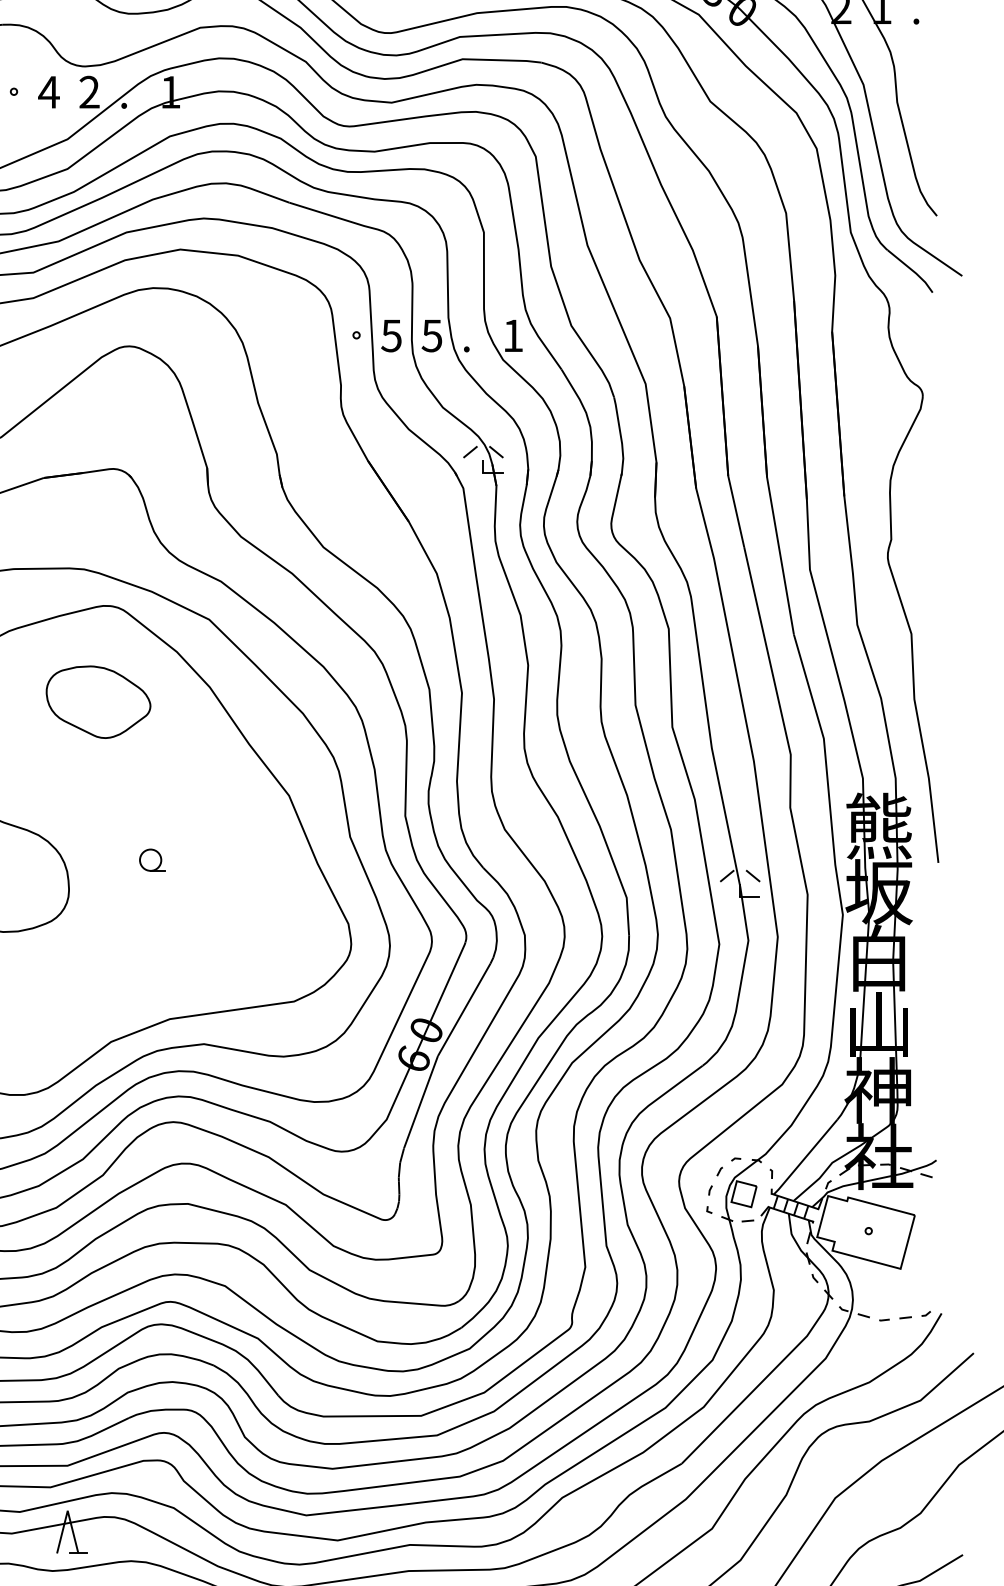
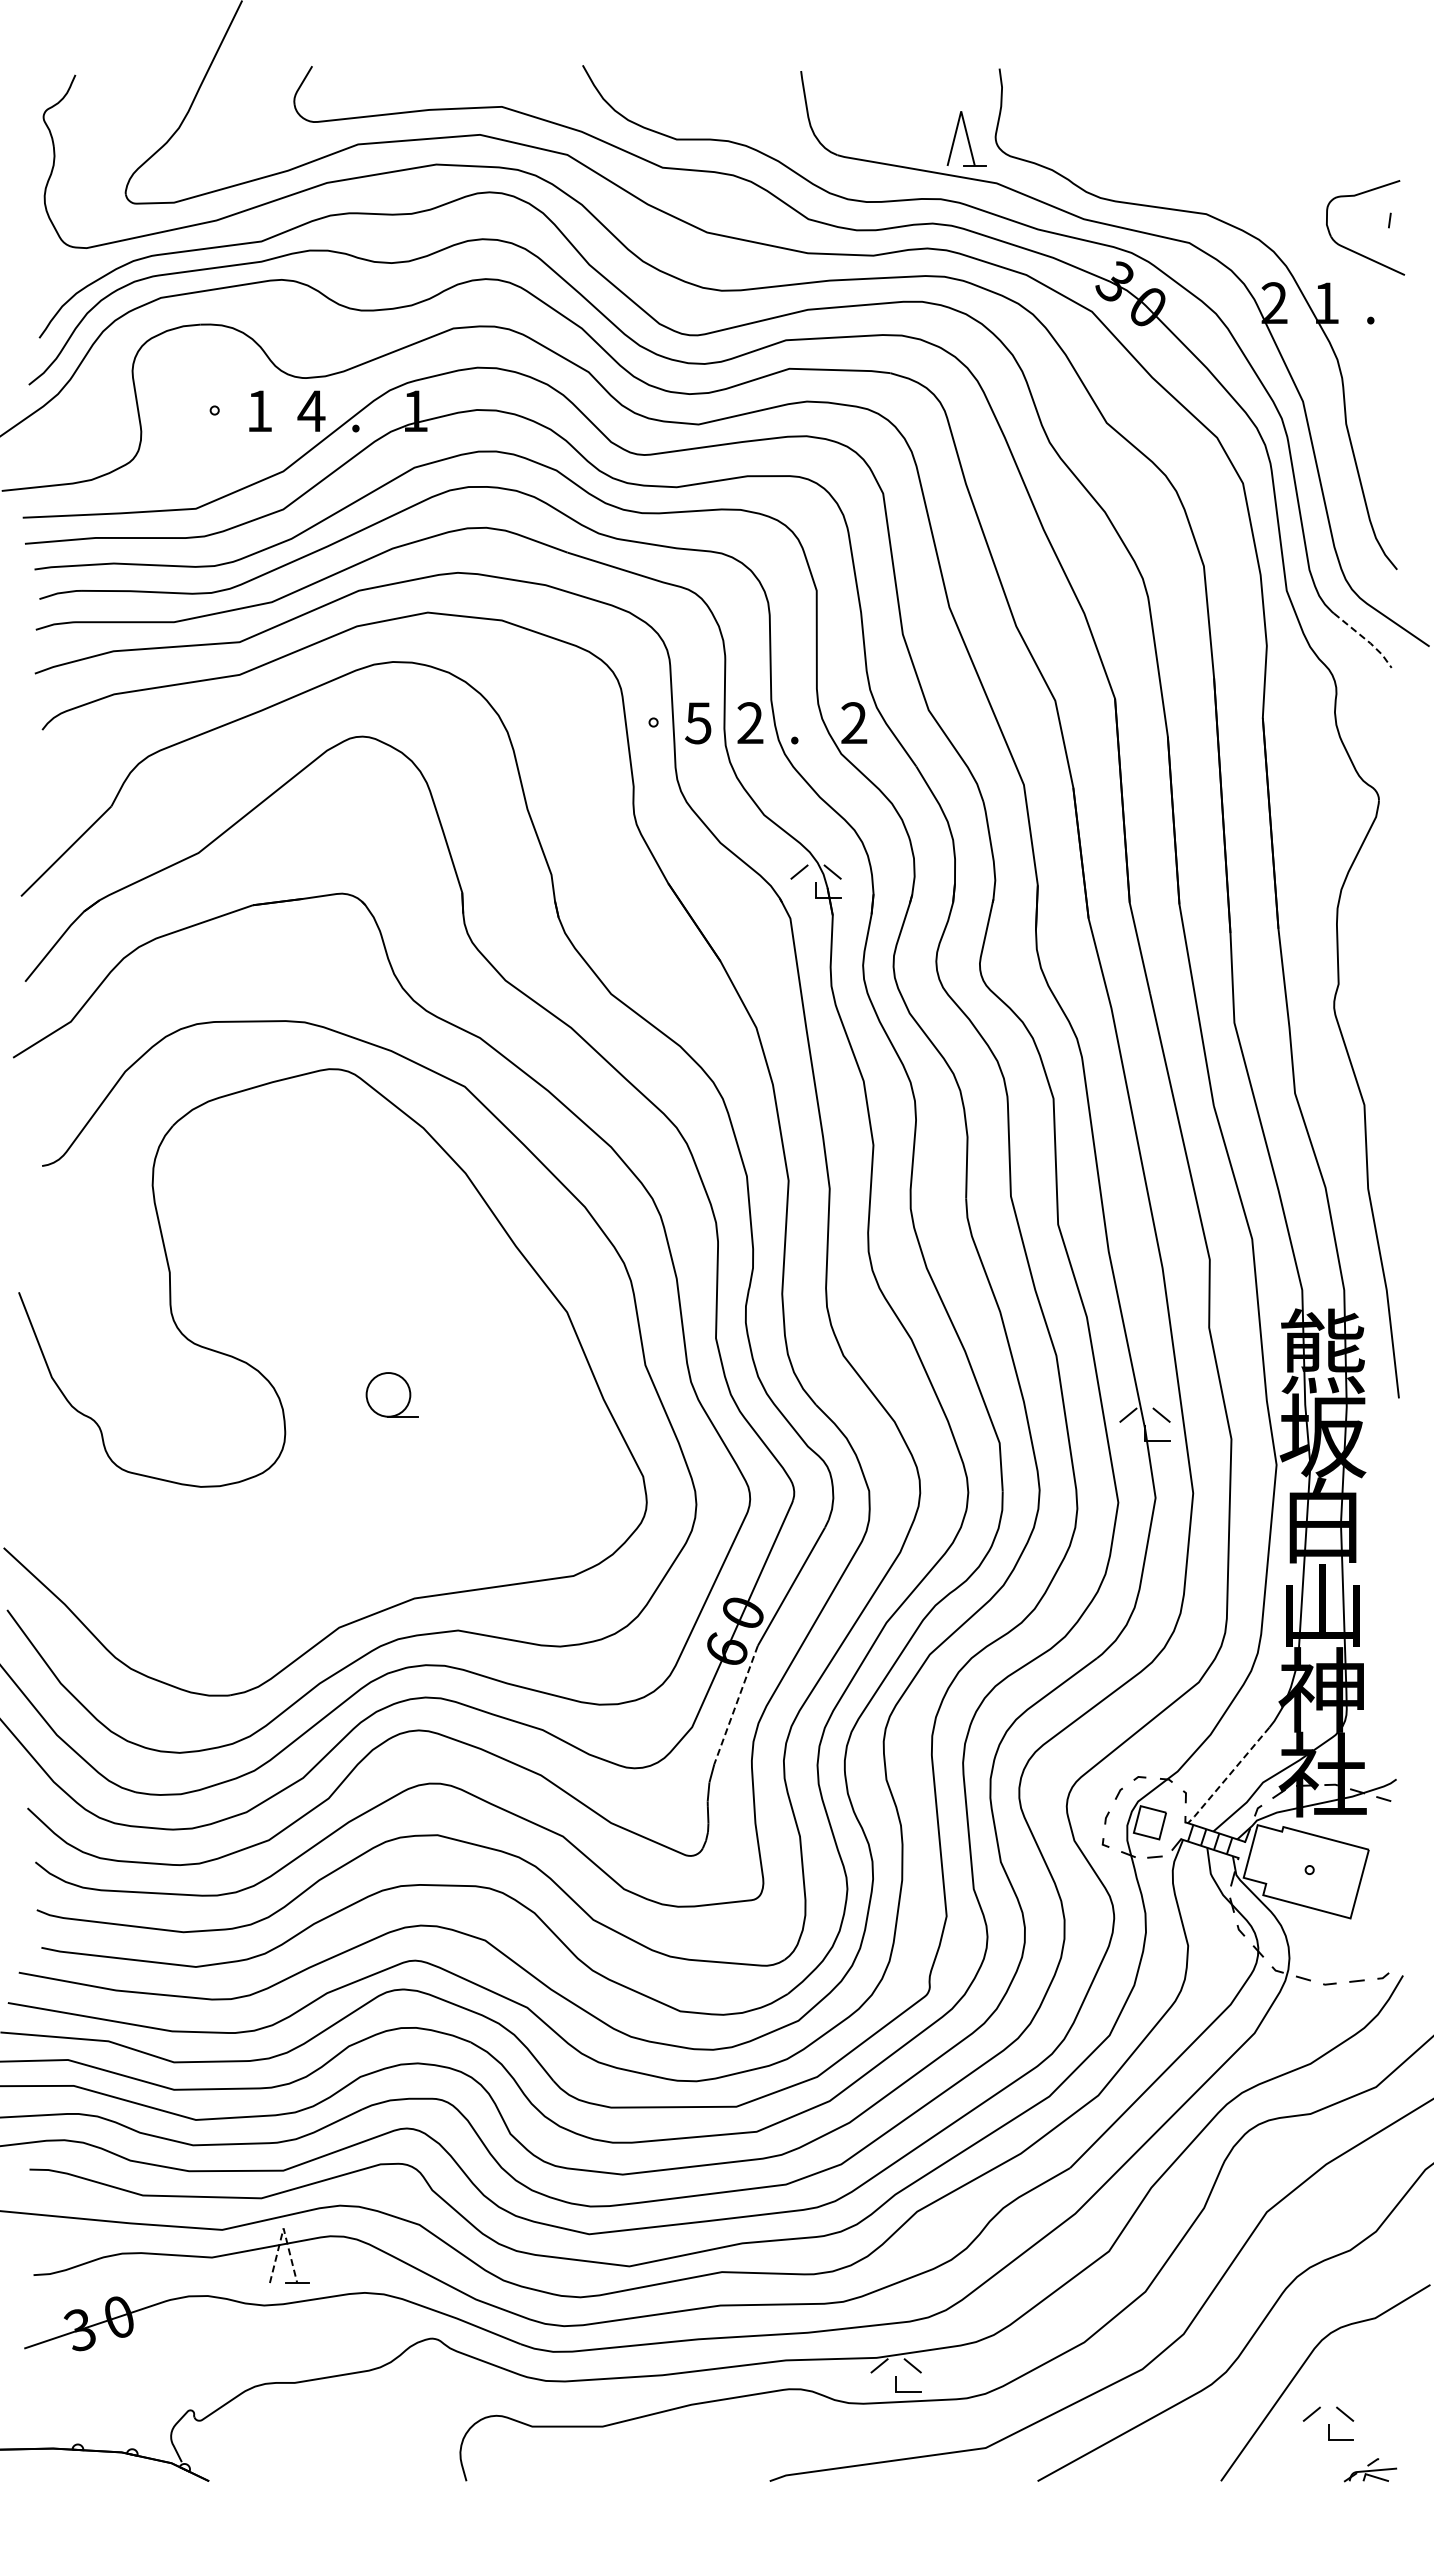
text: (48, 91) -> (259, 410), 4 -> 1
text: (89, 91) -> (311, 410), 2 -> 4
line: (913, 270) -> (1366, 639), solid -> dashed
text: (513, 335) -> (854, 722), 1 -> 2
text: (432, 336) -> (750, 723), 5 -> 2
part: (98, 702) -> (322, 1192), removed
part: (151, 859) -> (391, 1394), size x1.6
line: (420, 1102) -> (735, 1705), solid -> dashed
line: (805, 1158) -> (1228, 1776), solid -> dashed
line: (67, 1510) -> (283, 2228), solid -> dashed

